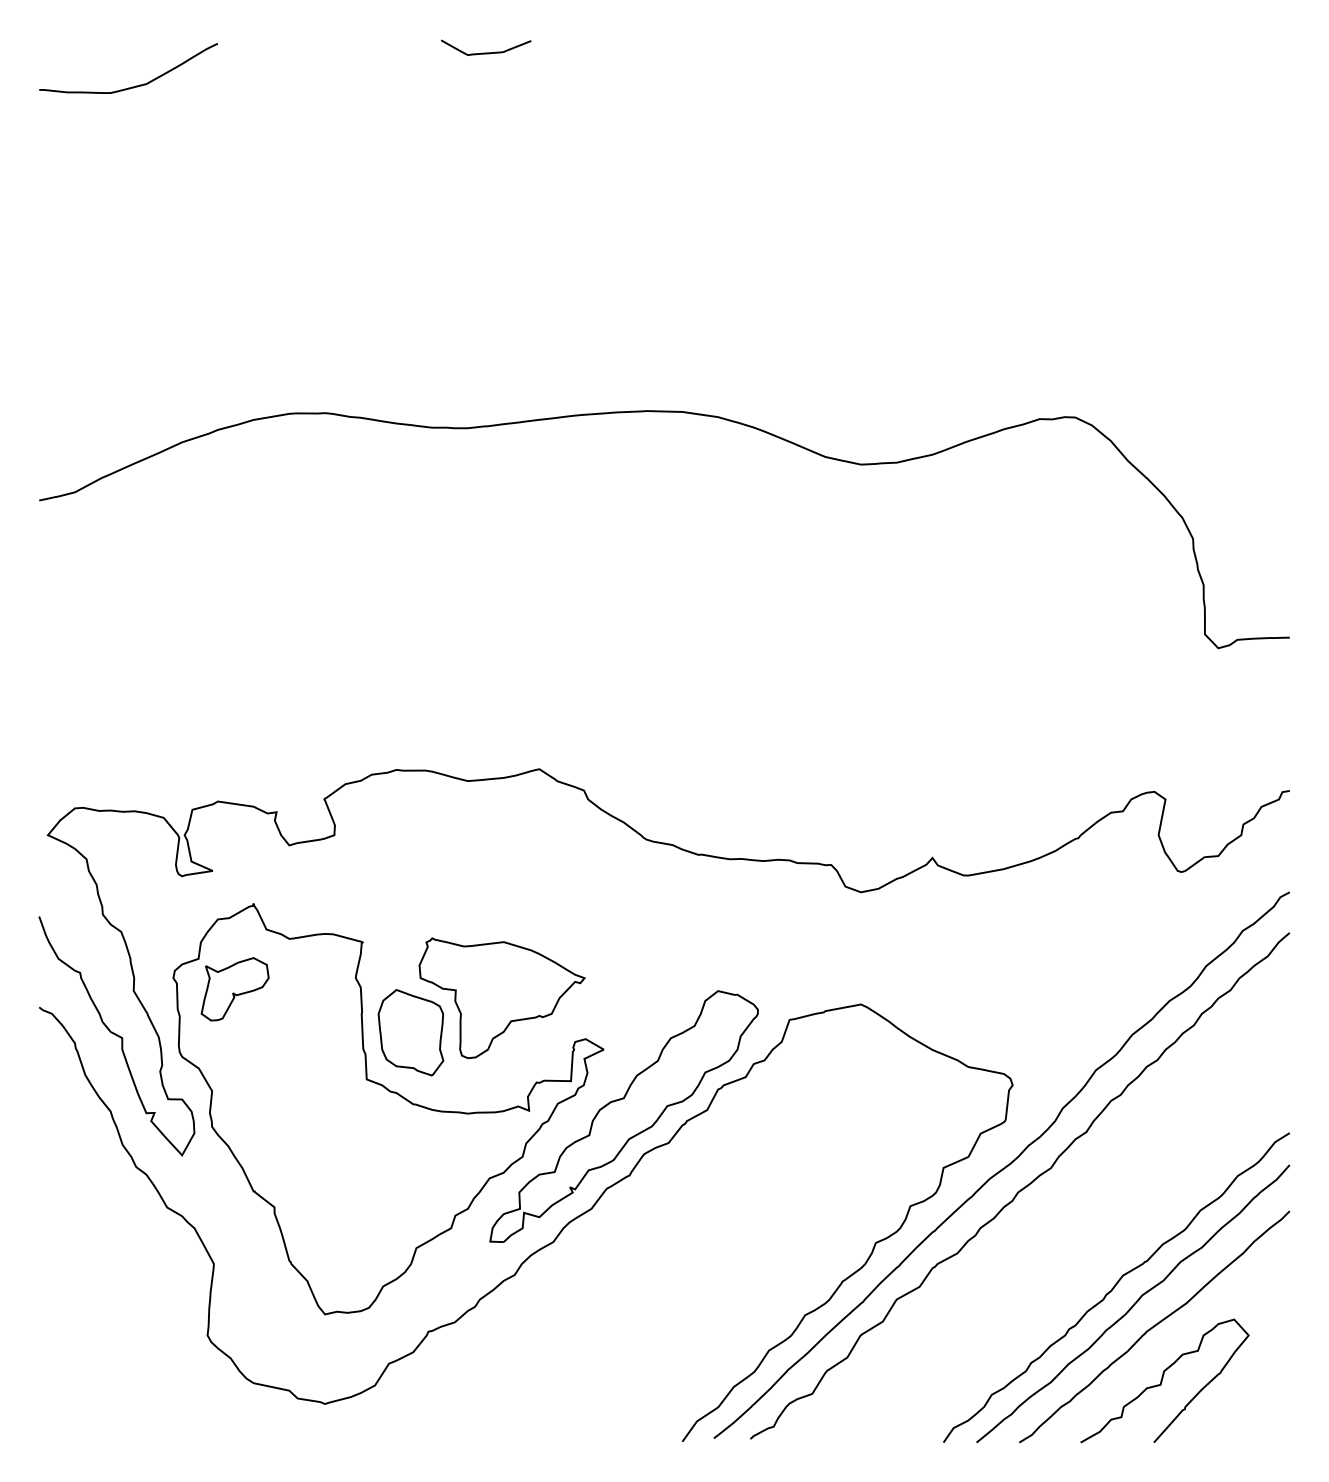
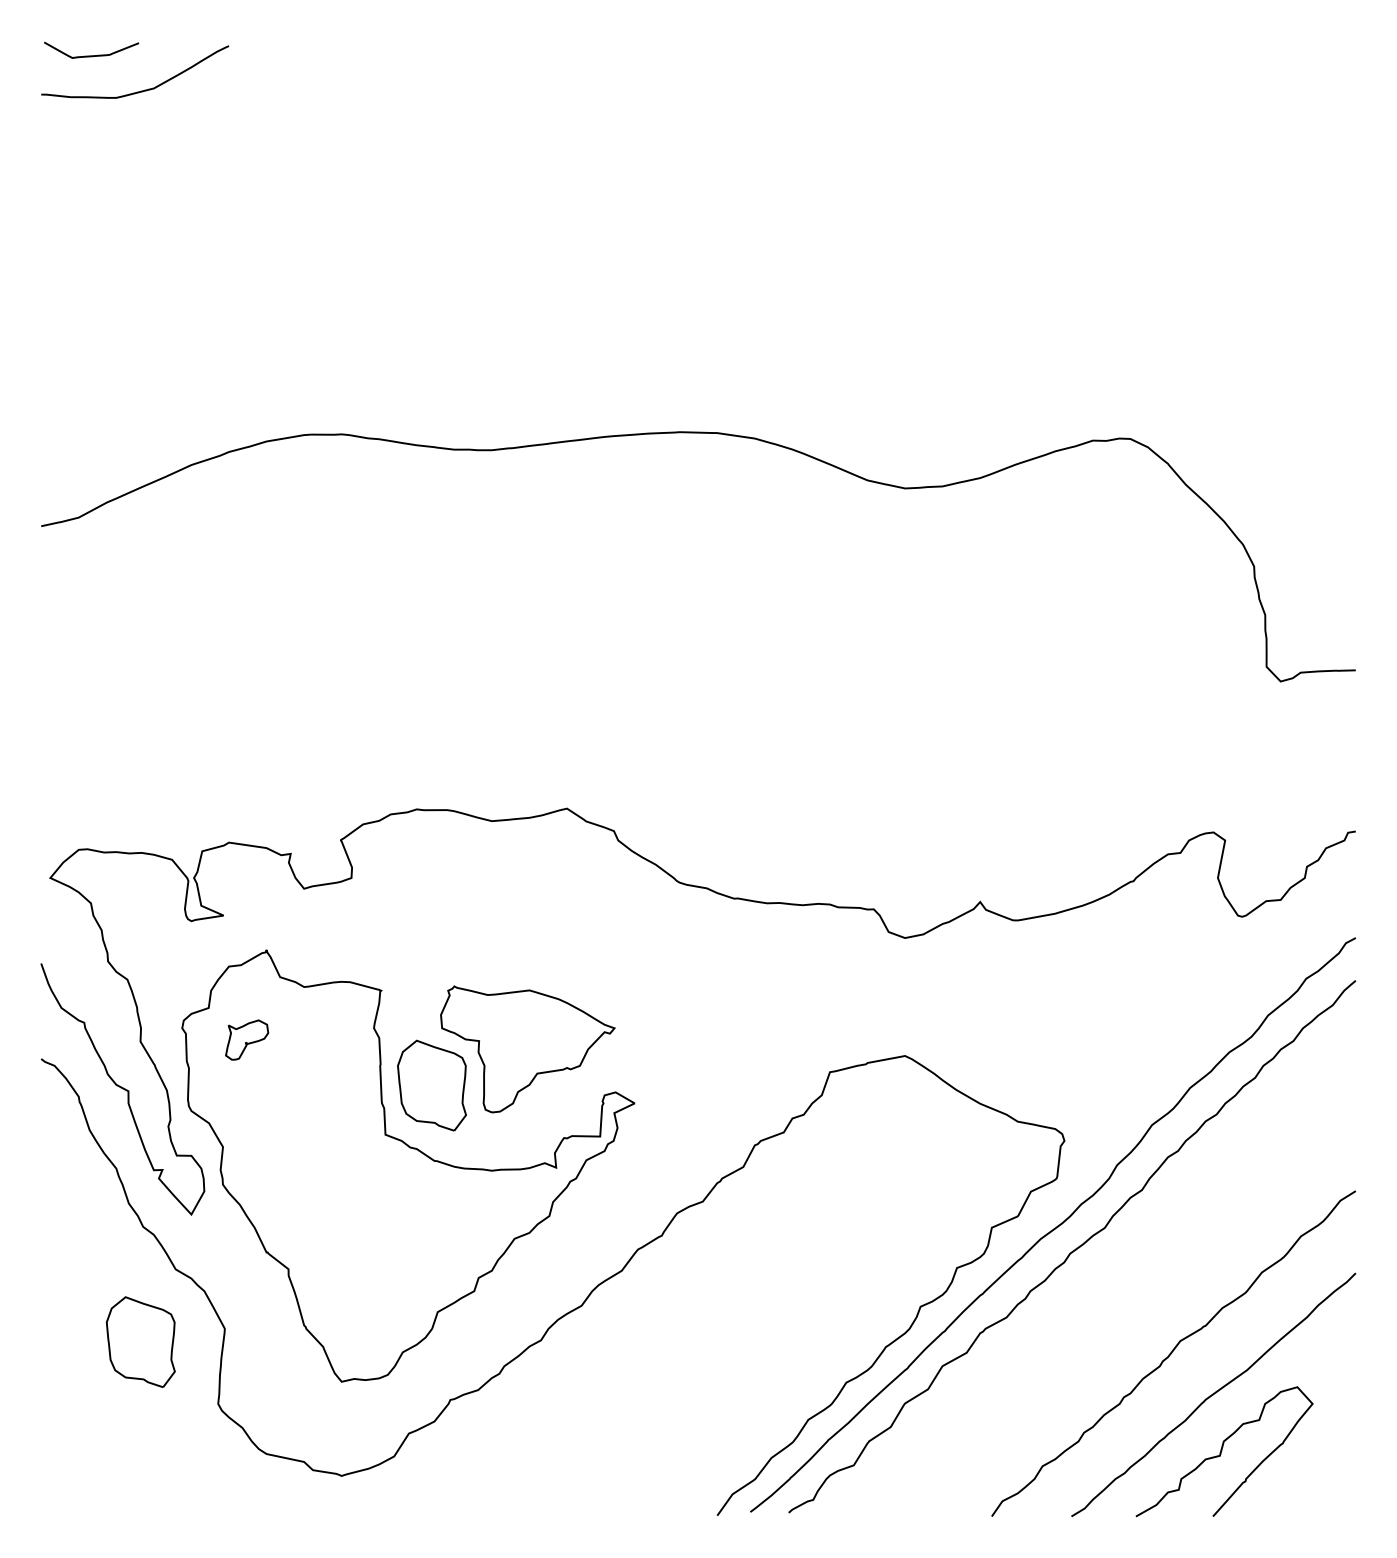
curve: (486, 52) -> (91, 55), moved
part: (234, 989) -> (246, 1040), size x0.6
part: (623, 1116) -> (655, 1173), removed
part: (133, 1276) -> (140, 1341), added
curve: (1134, 1303) -> (1192, 1370), removed

